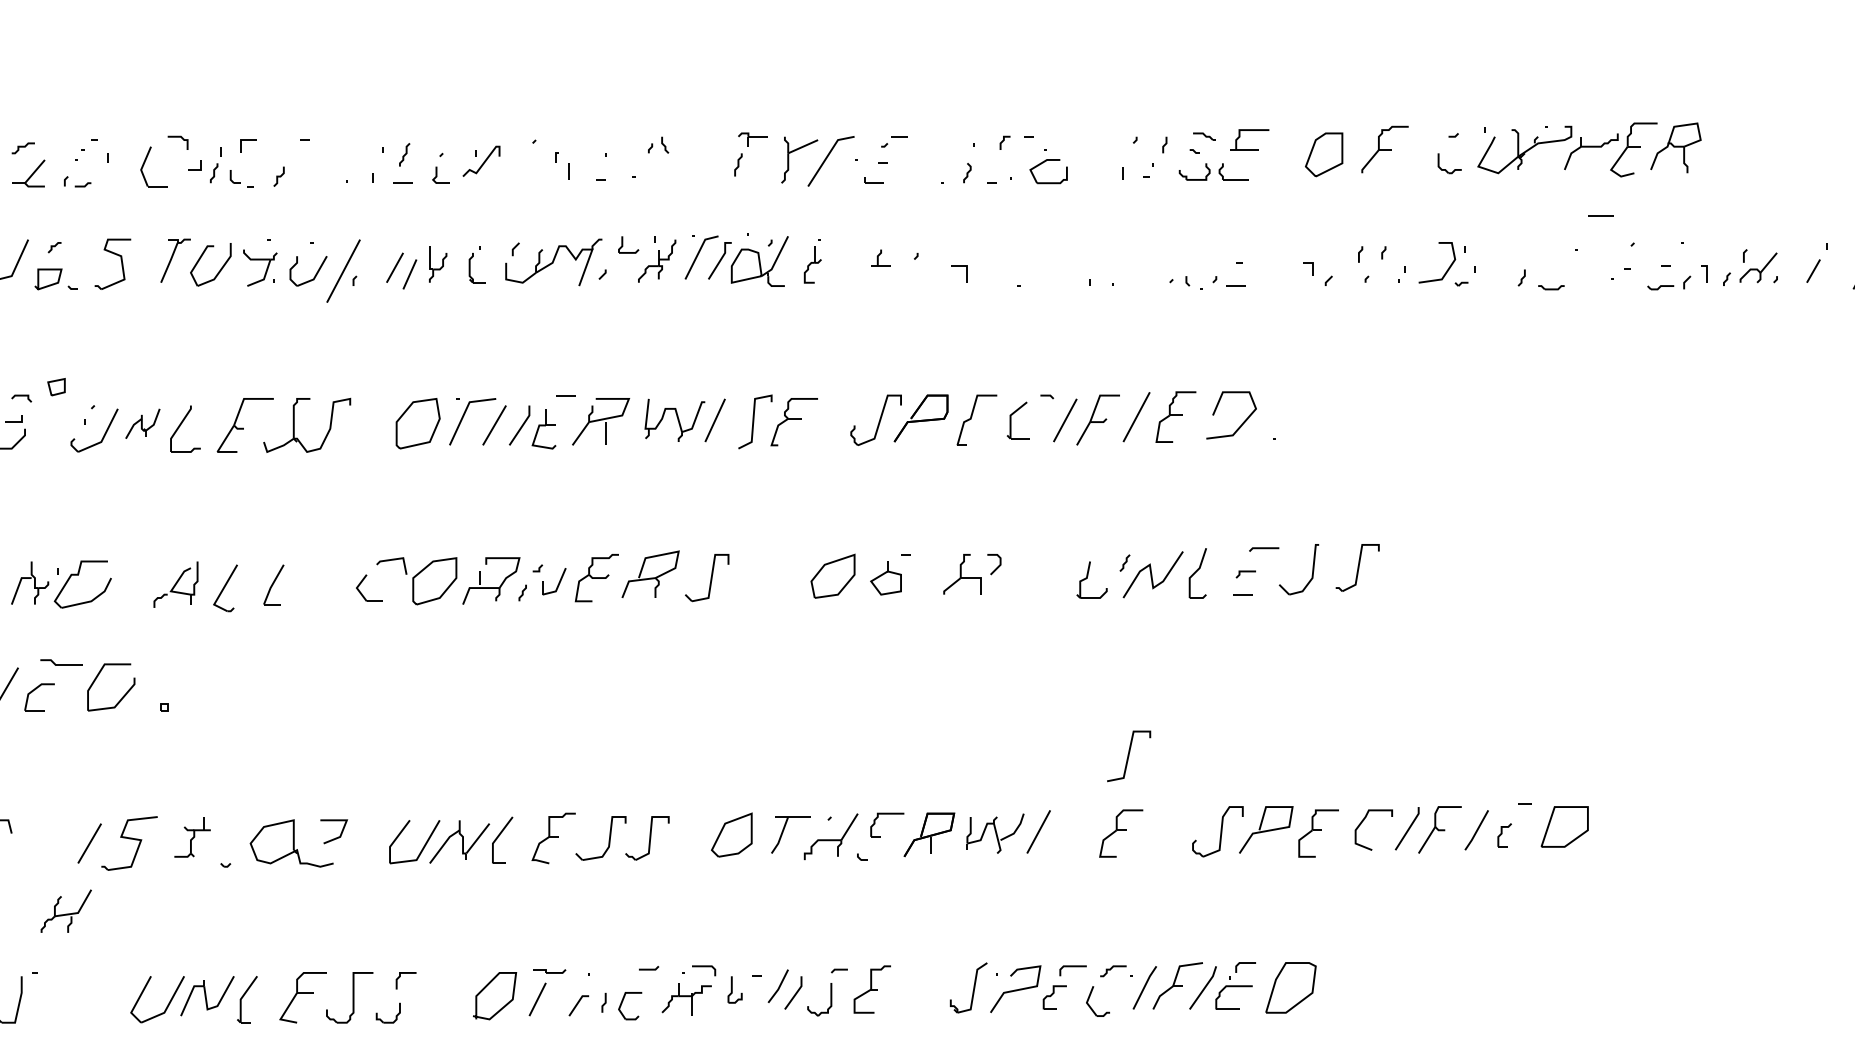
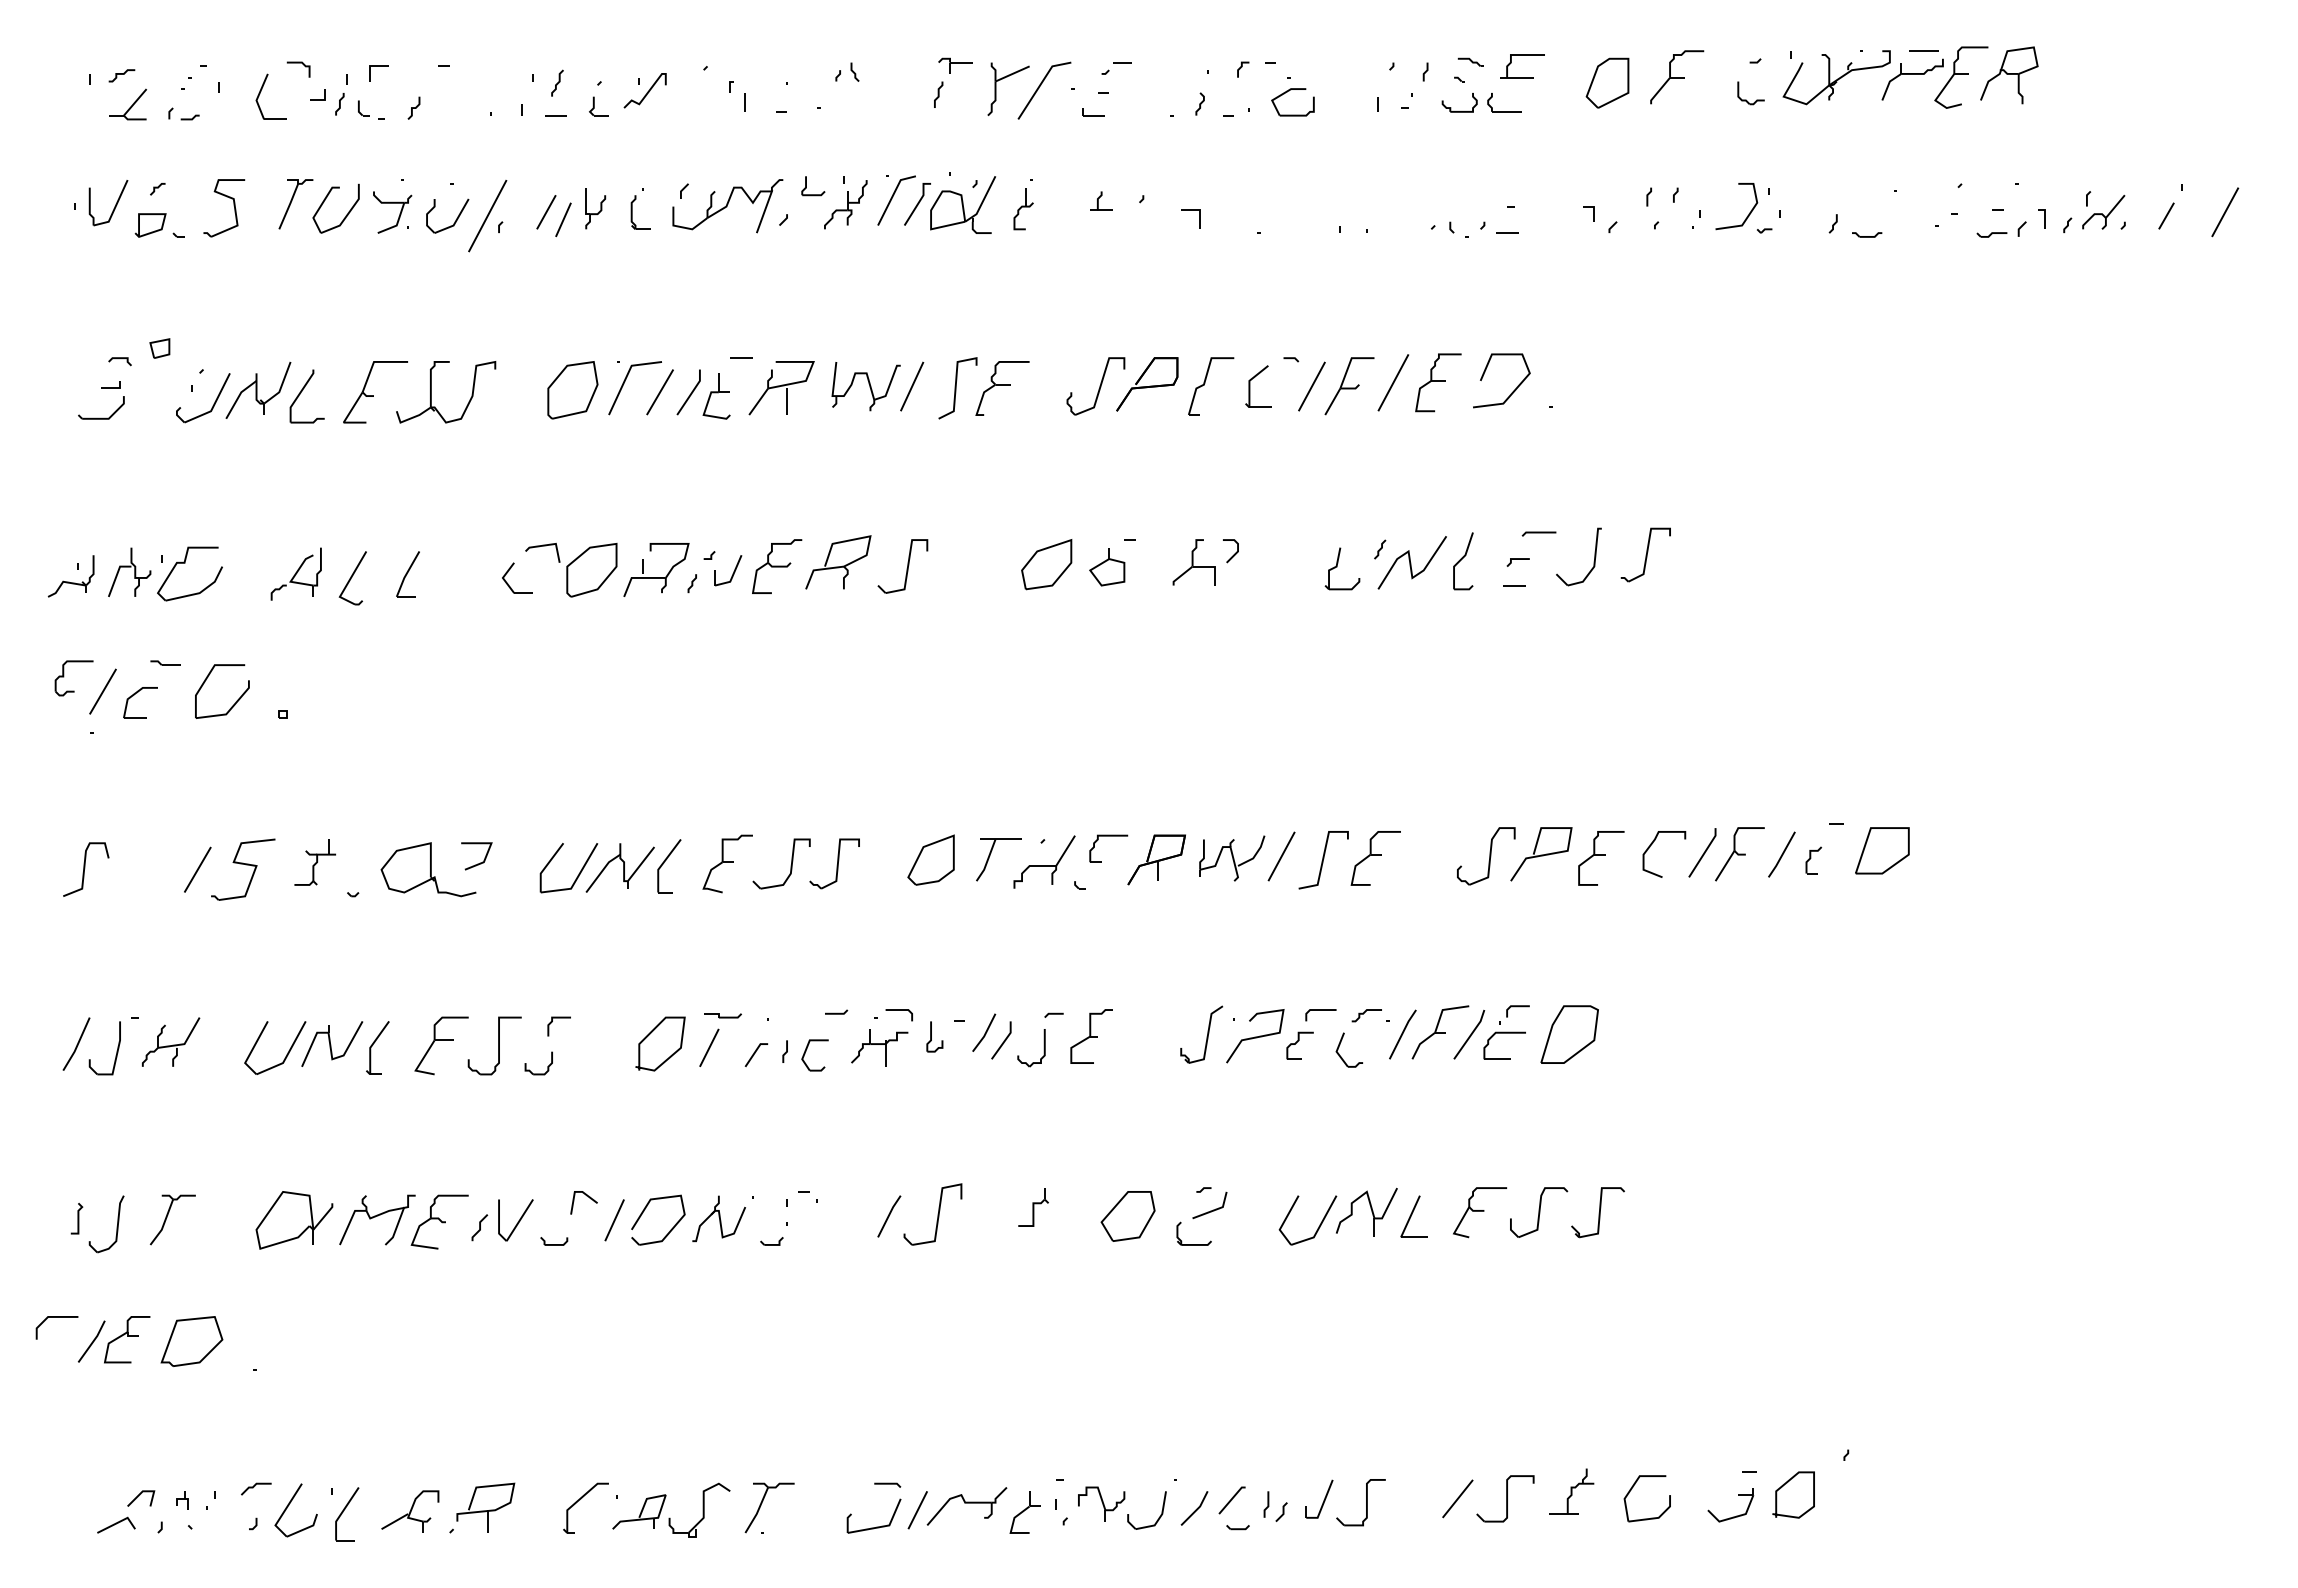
line: (1600, 215) -> (1923, 50), moved
part: (142, 423) -> (258, 390), size x1.67
part: (61, 662) -> (165, 662), size x0.62
line: (1128, 756) -> (1323, 860), moved
part: (66, 910) -> (171, 1041), moved

